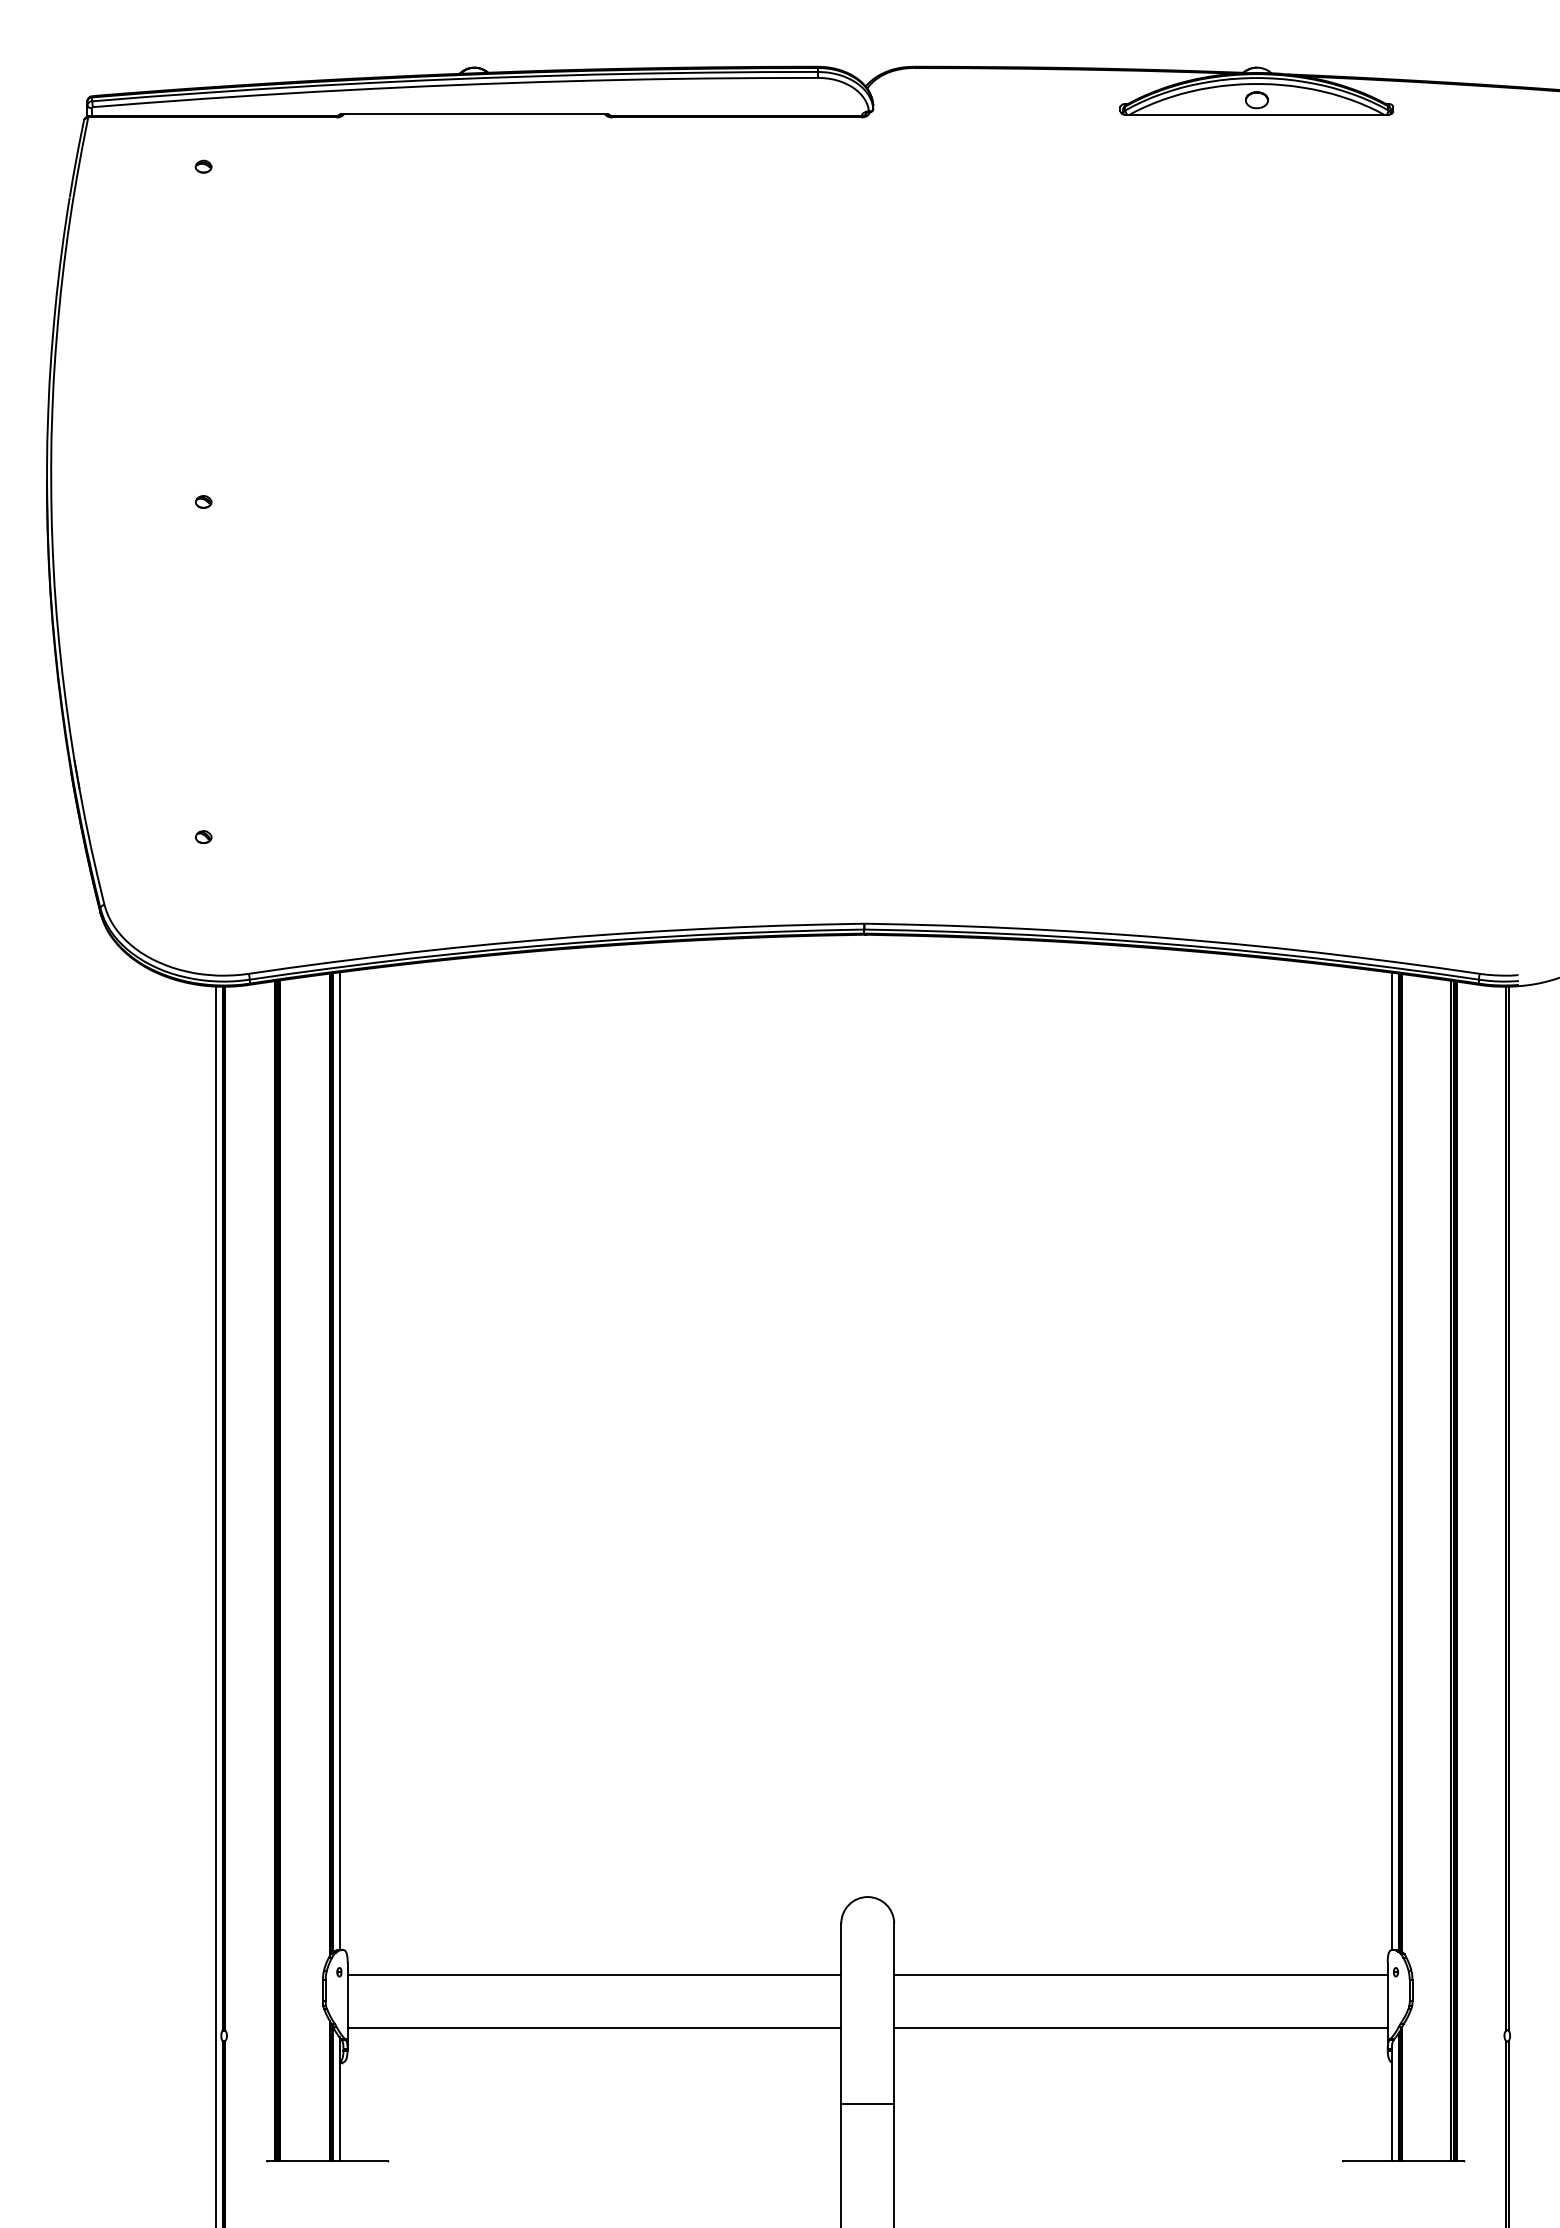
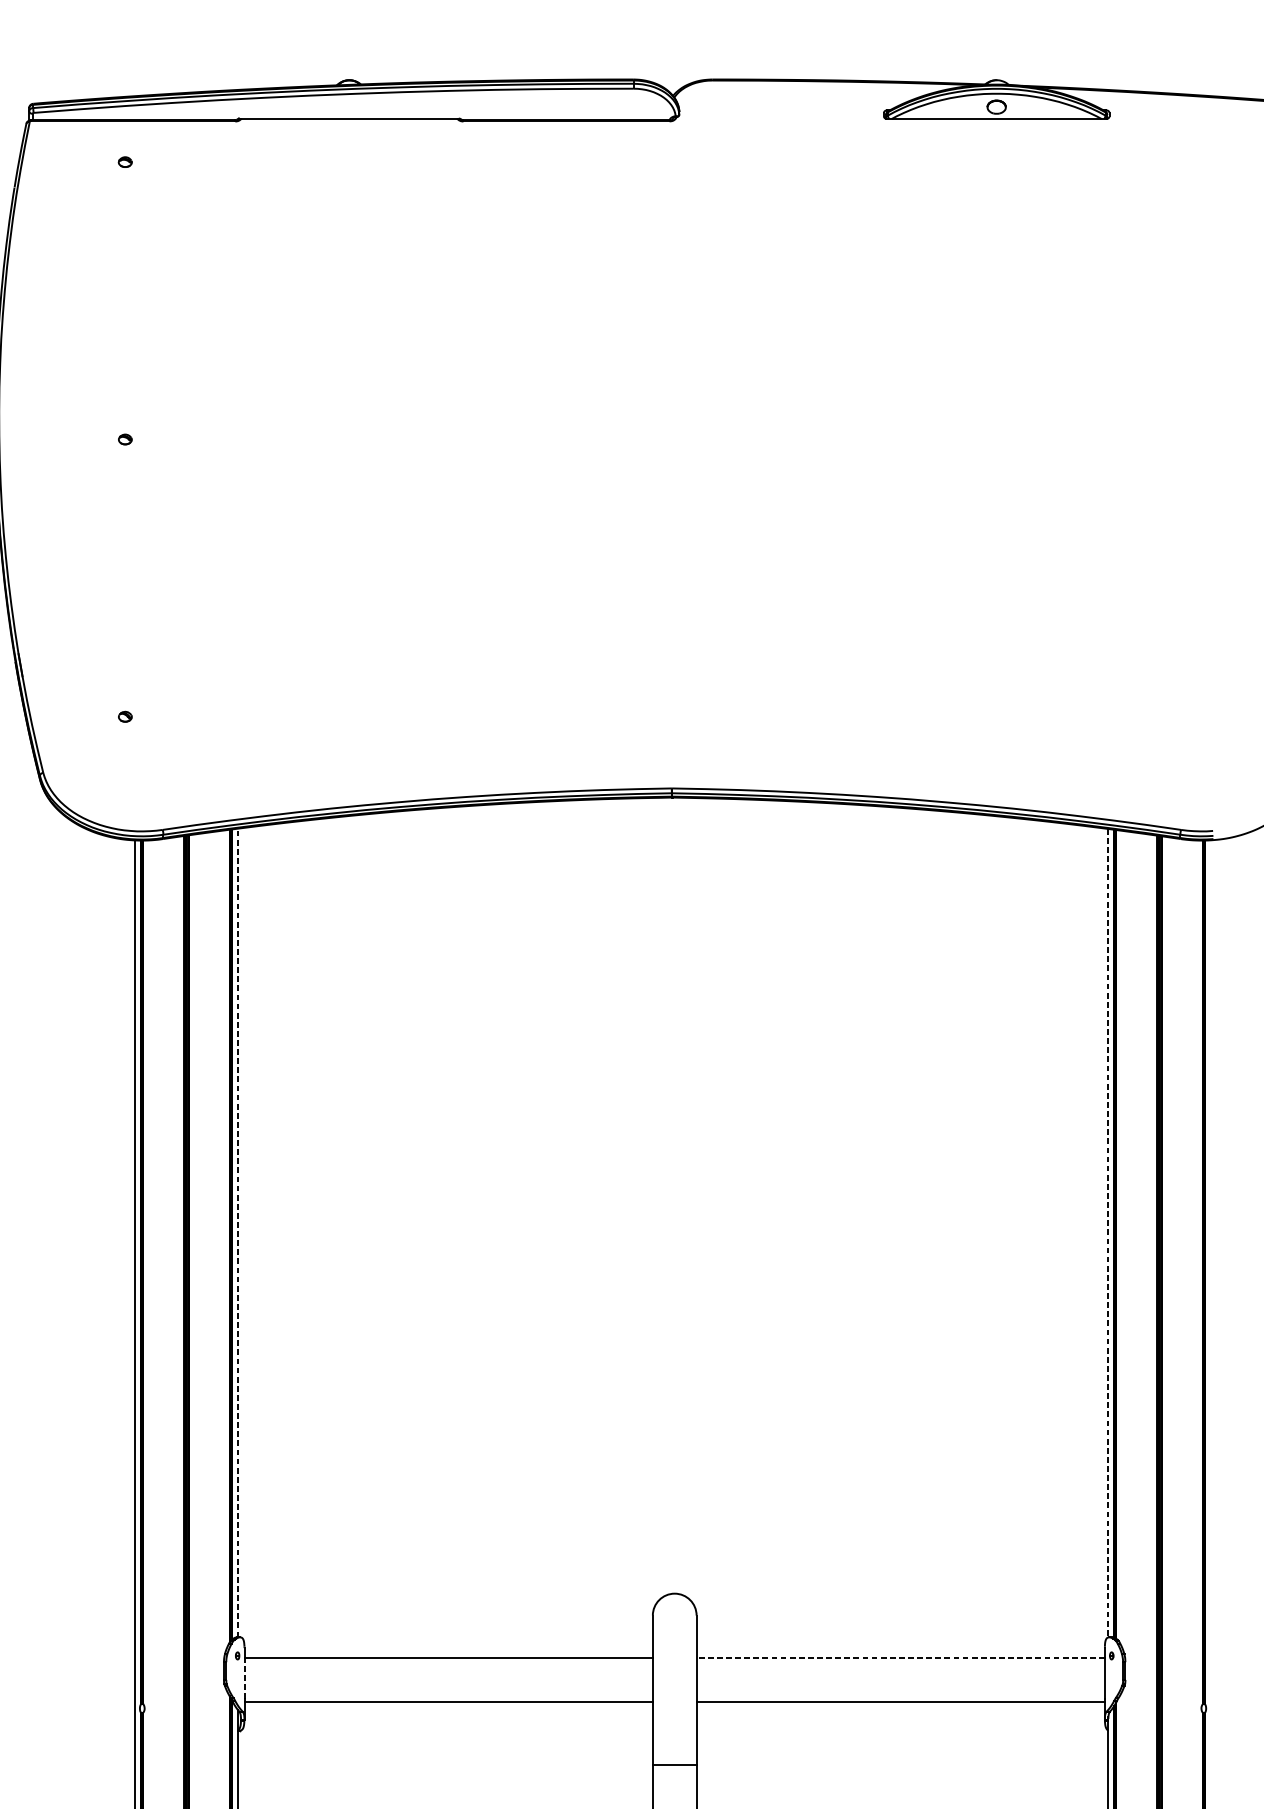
line: (339, 1461) -> (237, 1233), solid -> dashed
line: (1391, 1461) -> (1108, 1233), solid -> dashed
line: (1140, 1975) -> (900, 1658), solid -> dashed
line: (347, 1999) -> (244, 1678), solid -> dashed

